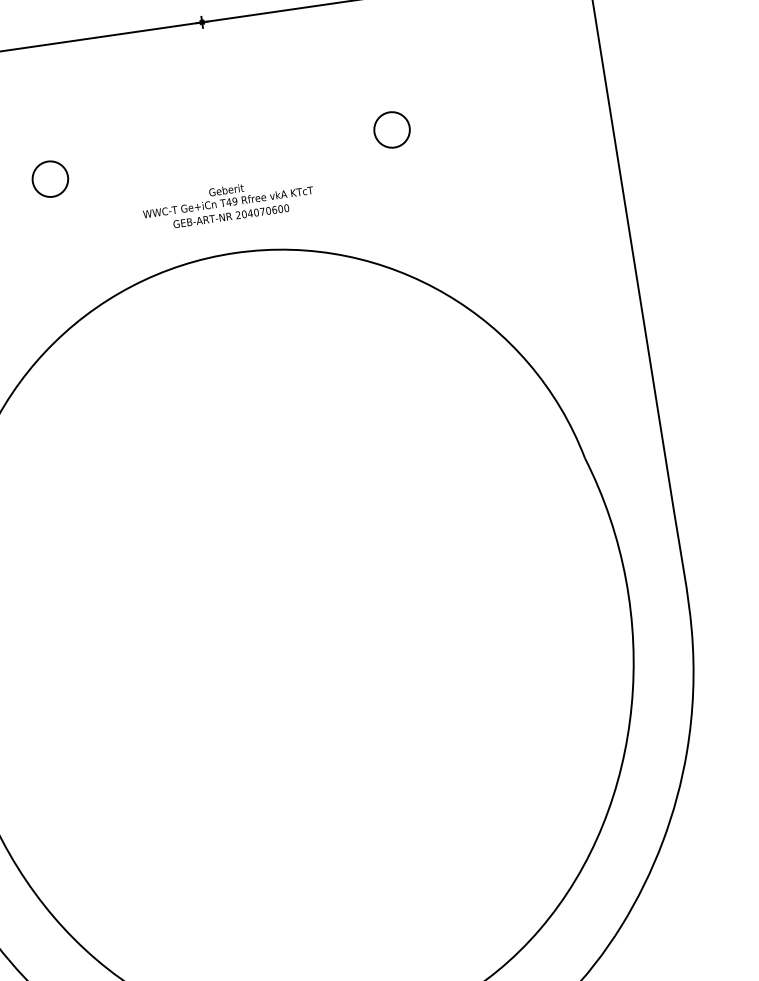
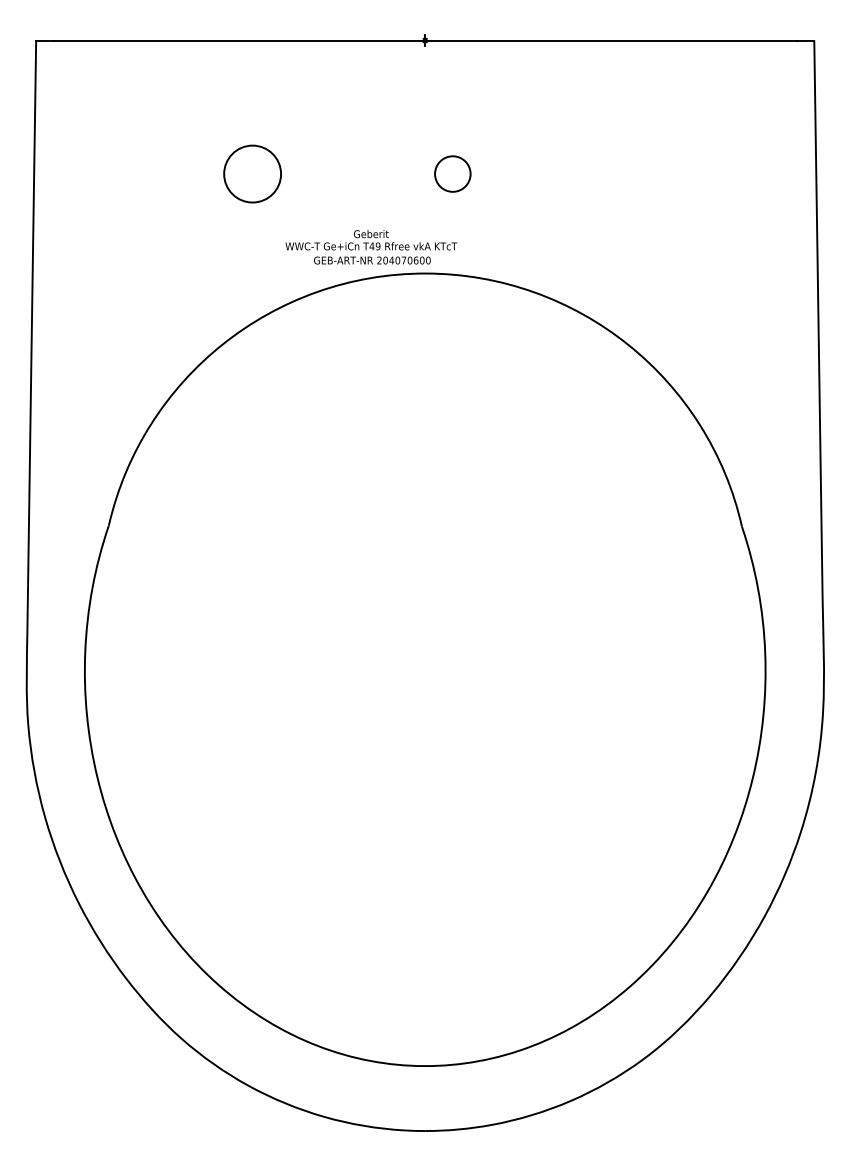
circle: (391, 129) -> (452, 173), moved
circle: (50, 178) -> (252, 173), size x1.6
text: (228, 203) -> (371, 247), moved

